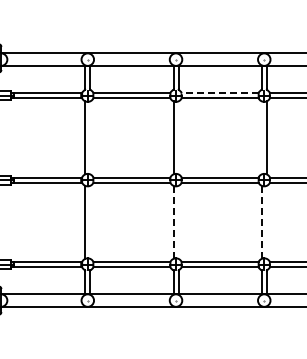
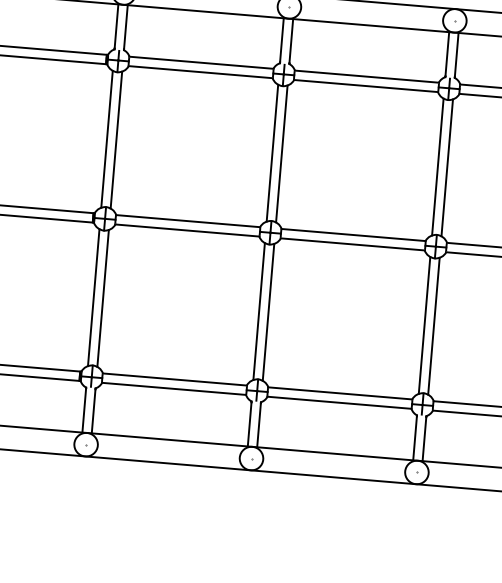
line: (219, 93) -> (365, 77), dashed -> solid
line: (90, 137) -> (116, 139), added
line: (178, 137) -> (281, 153), added
line: (261, 137) -> (437, 166), added
line: (90, 221) -> (103, 296), added
line: (178, 221) -> (268, 310), added
line: (266, 221) -> (433, 324), added
line: (173, 222) -> (259, 311), dashed -> solid
line: (261, 222) -> (424, 325), dashed -> solid

